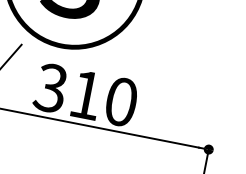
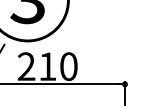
text: (51, 87) -> (26, 66), 310 -> 210

